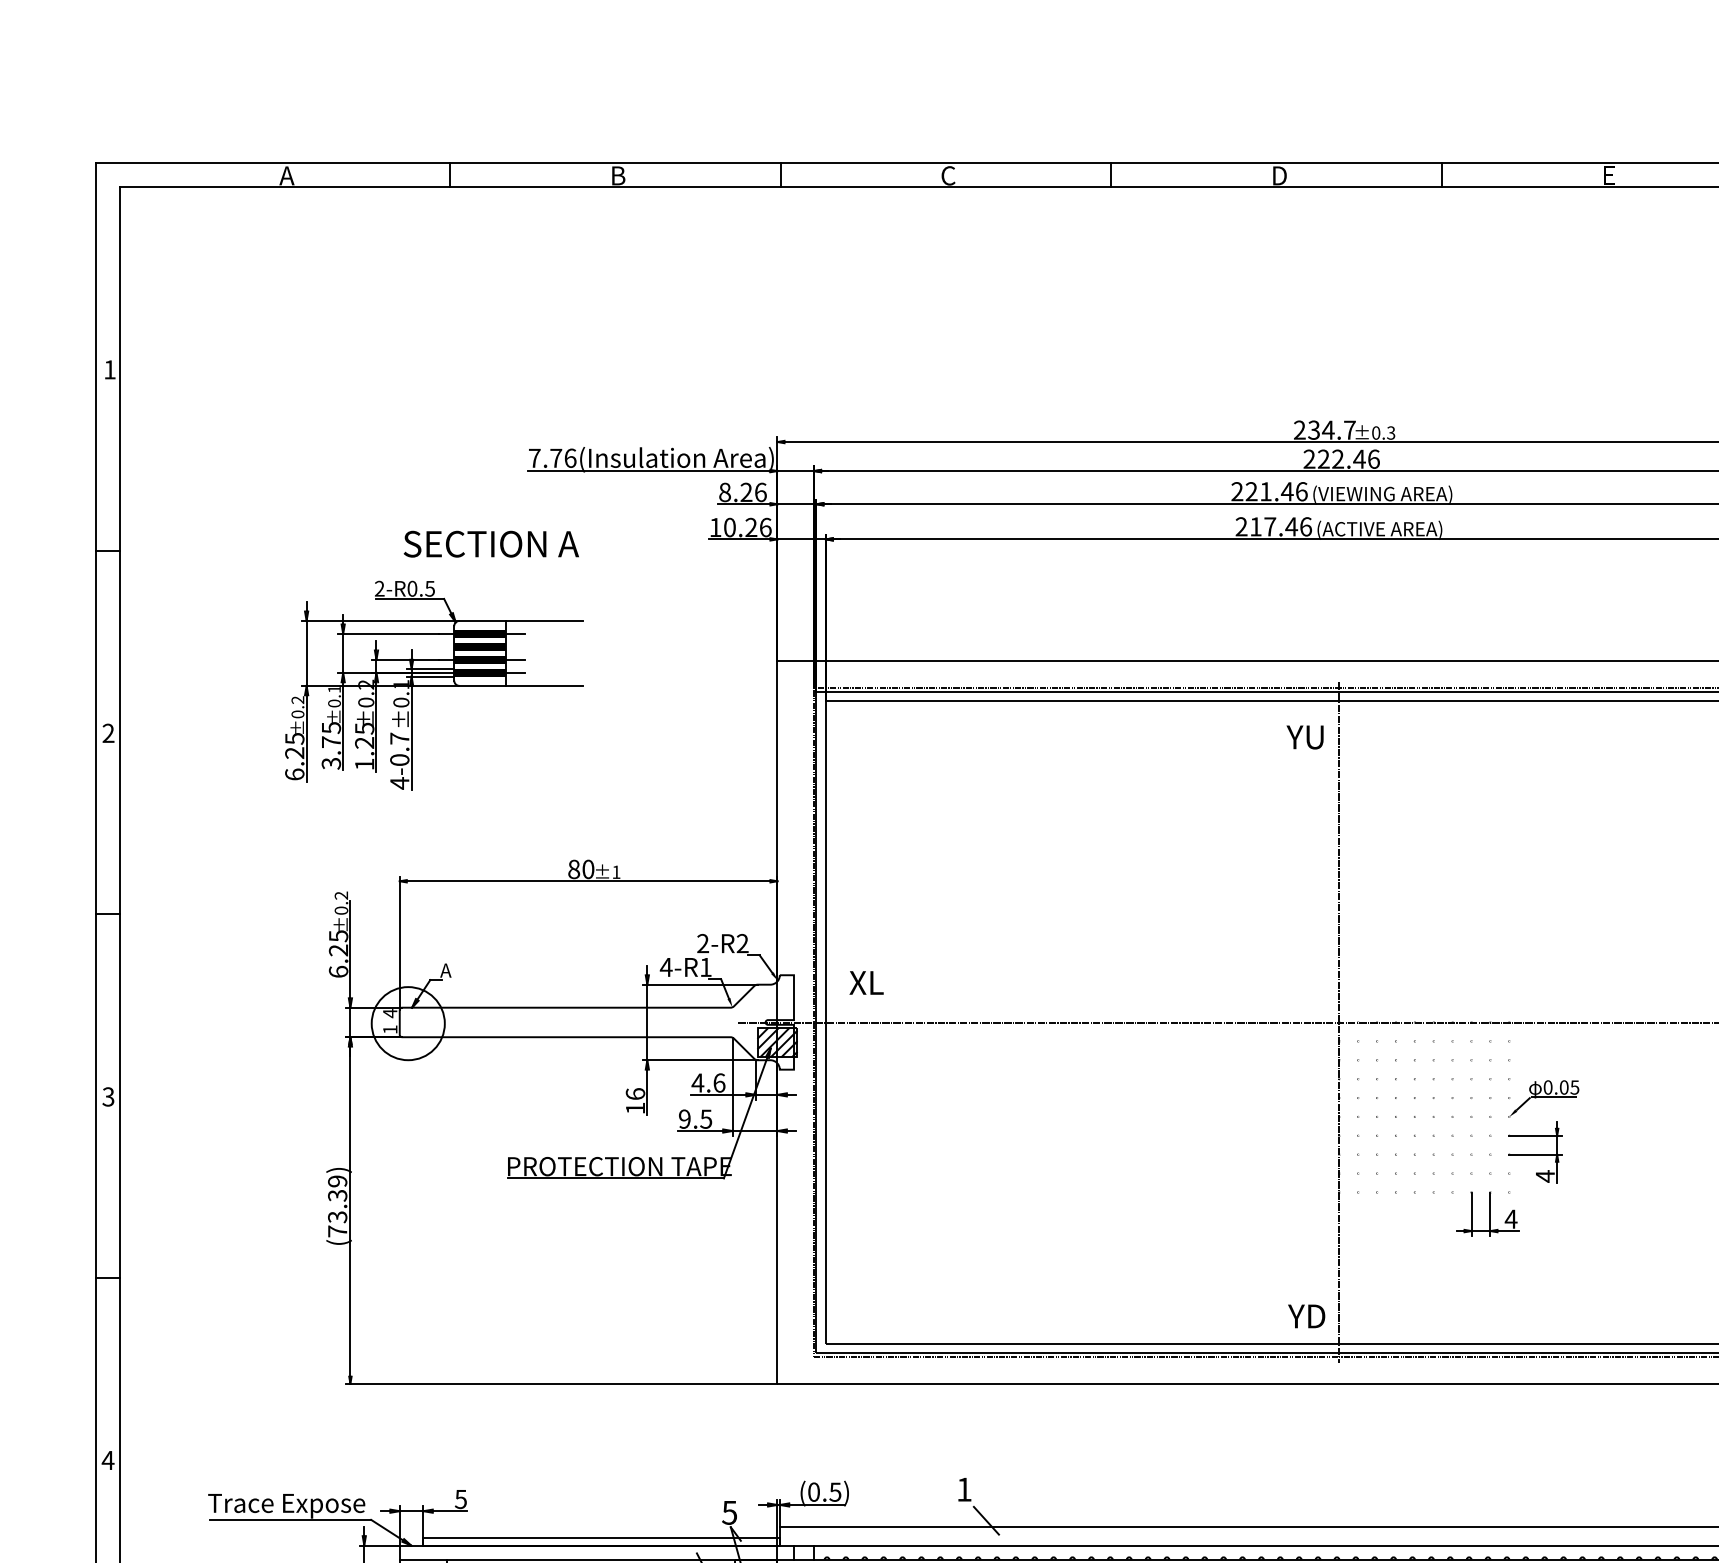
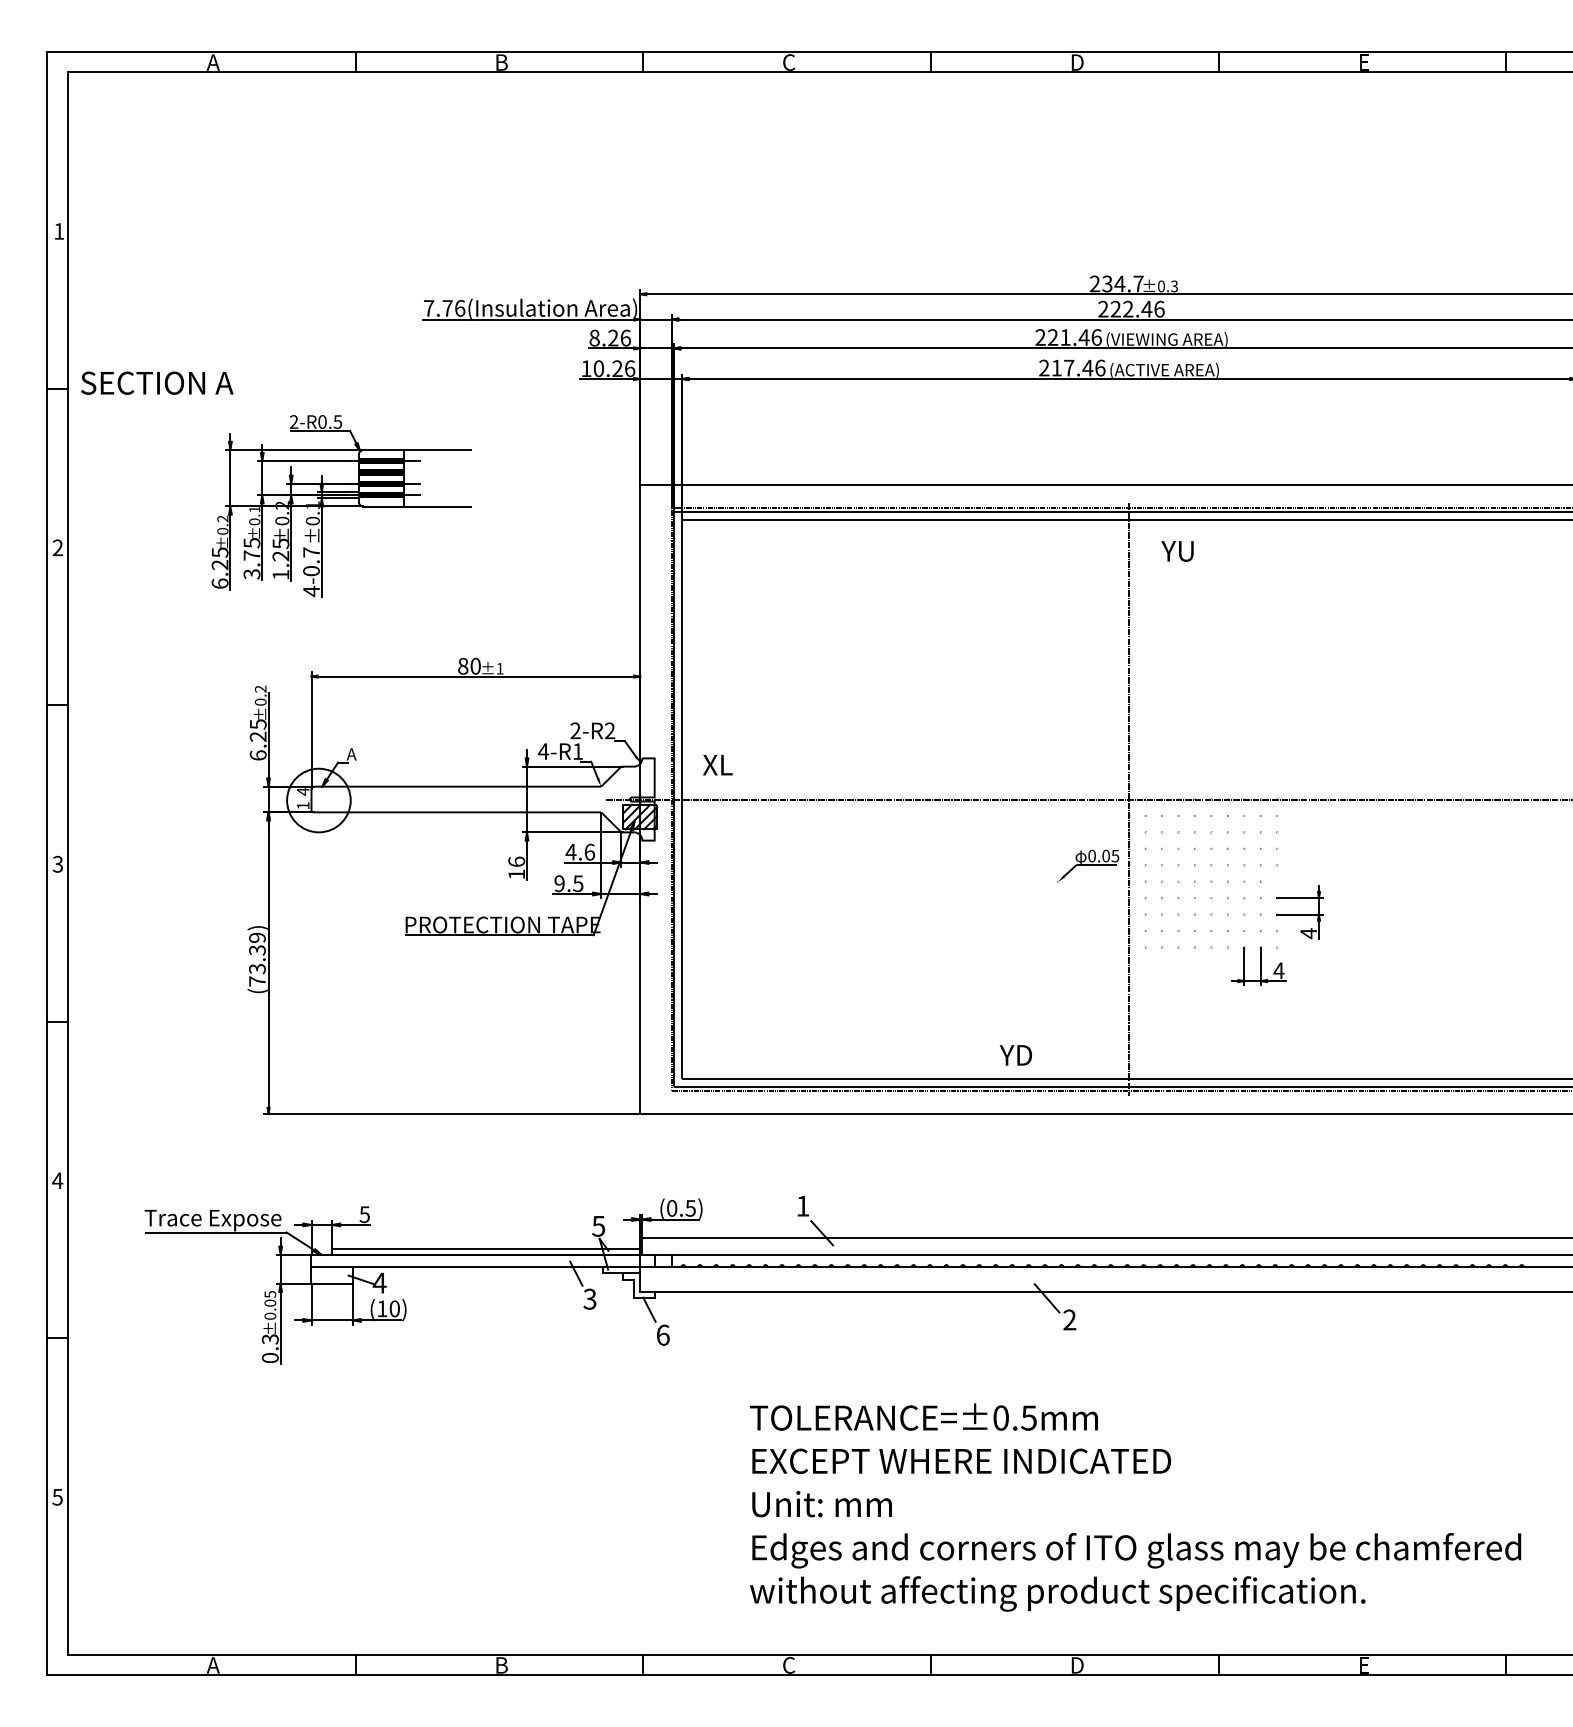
text: (491, 543) -> (157, 382), moved
text: (1305, 737) -> (1177, 551), moved
part: (1543, 1098) -> (1088, 865), moved
text: (1306, 1316) -> (1015, 1055), moved

